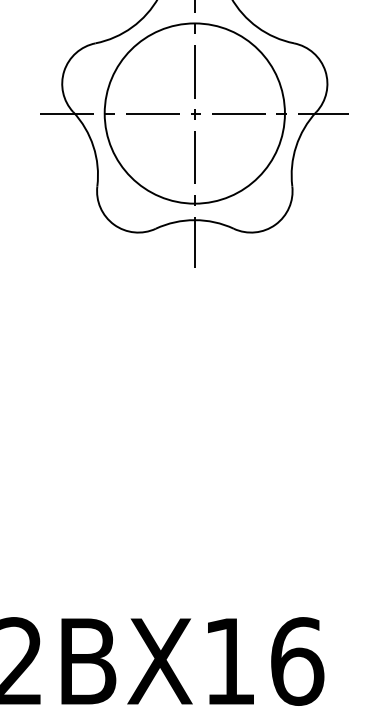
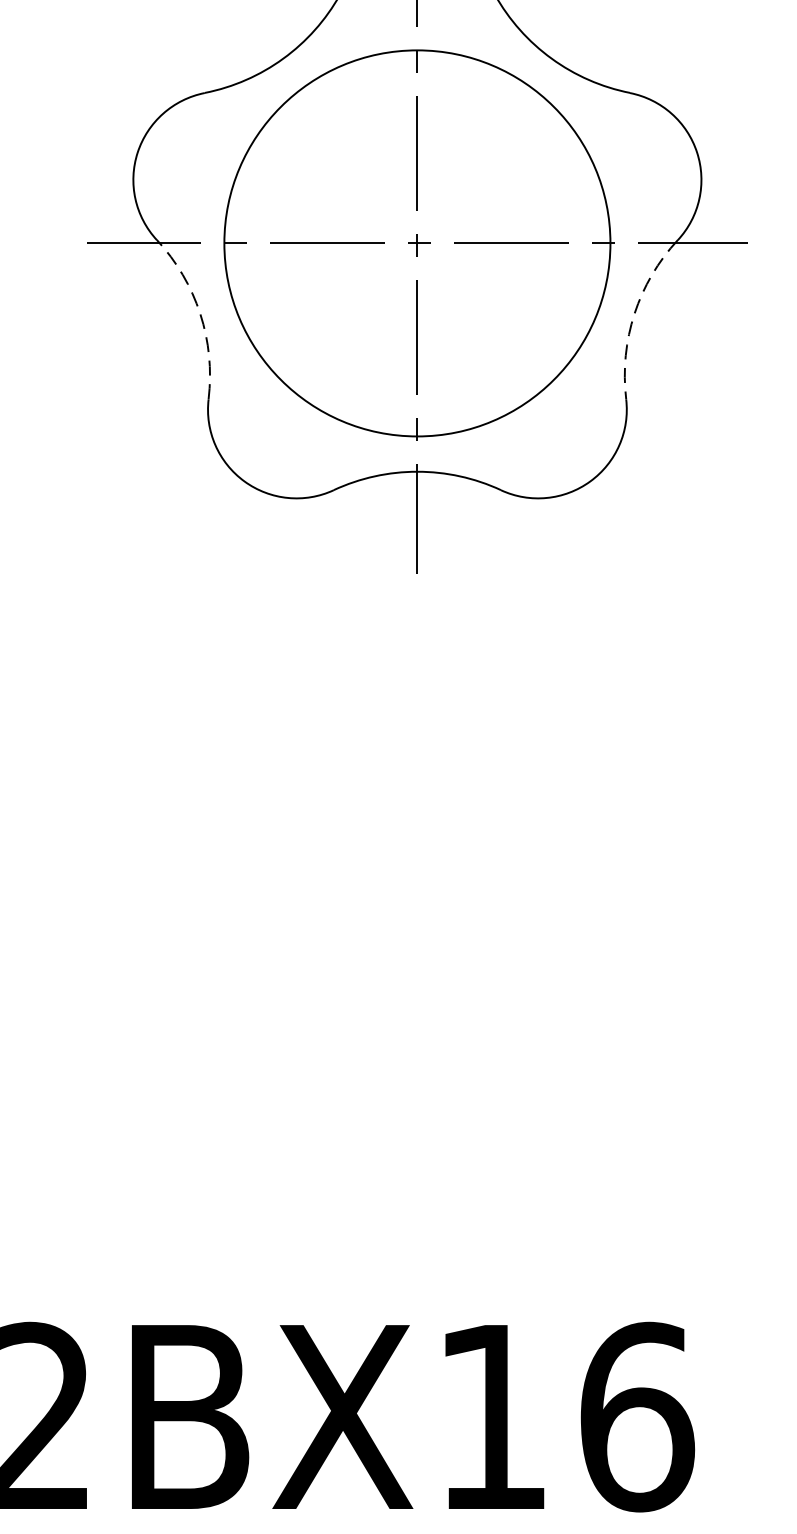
arc: (93, 146) -> (200, 313), solid -> dashed
arc: (296, 146) -> (635, 313), solid -> dashed

